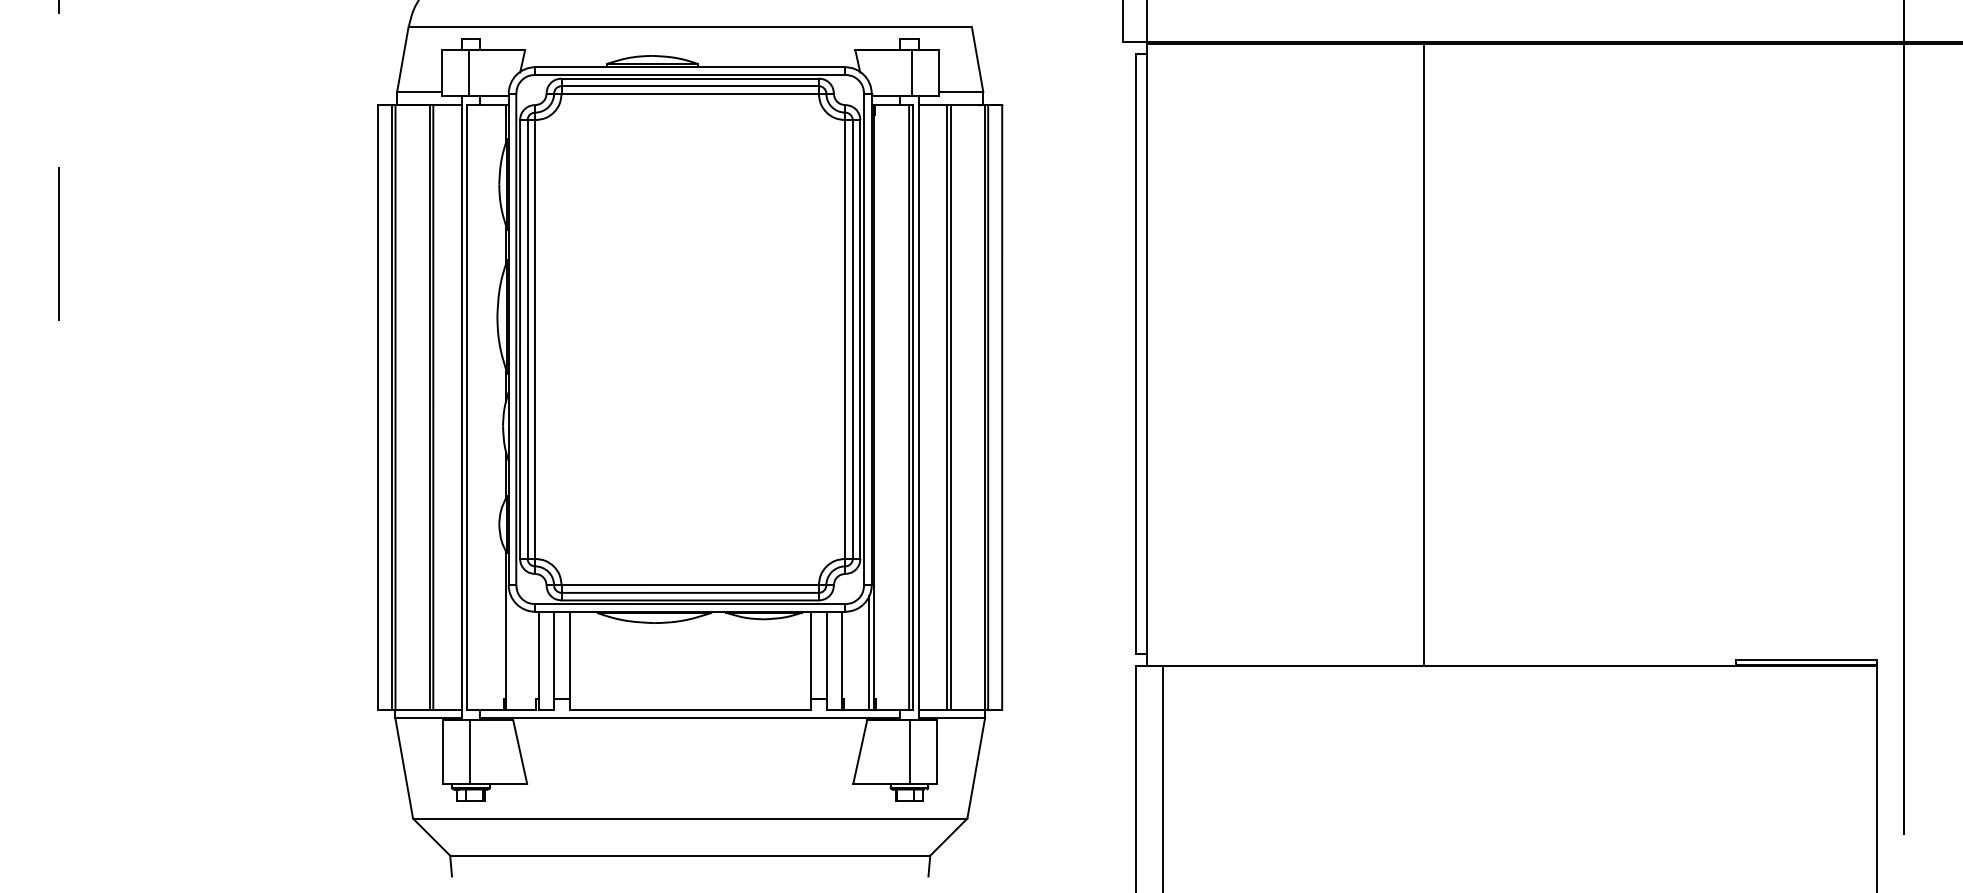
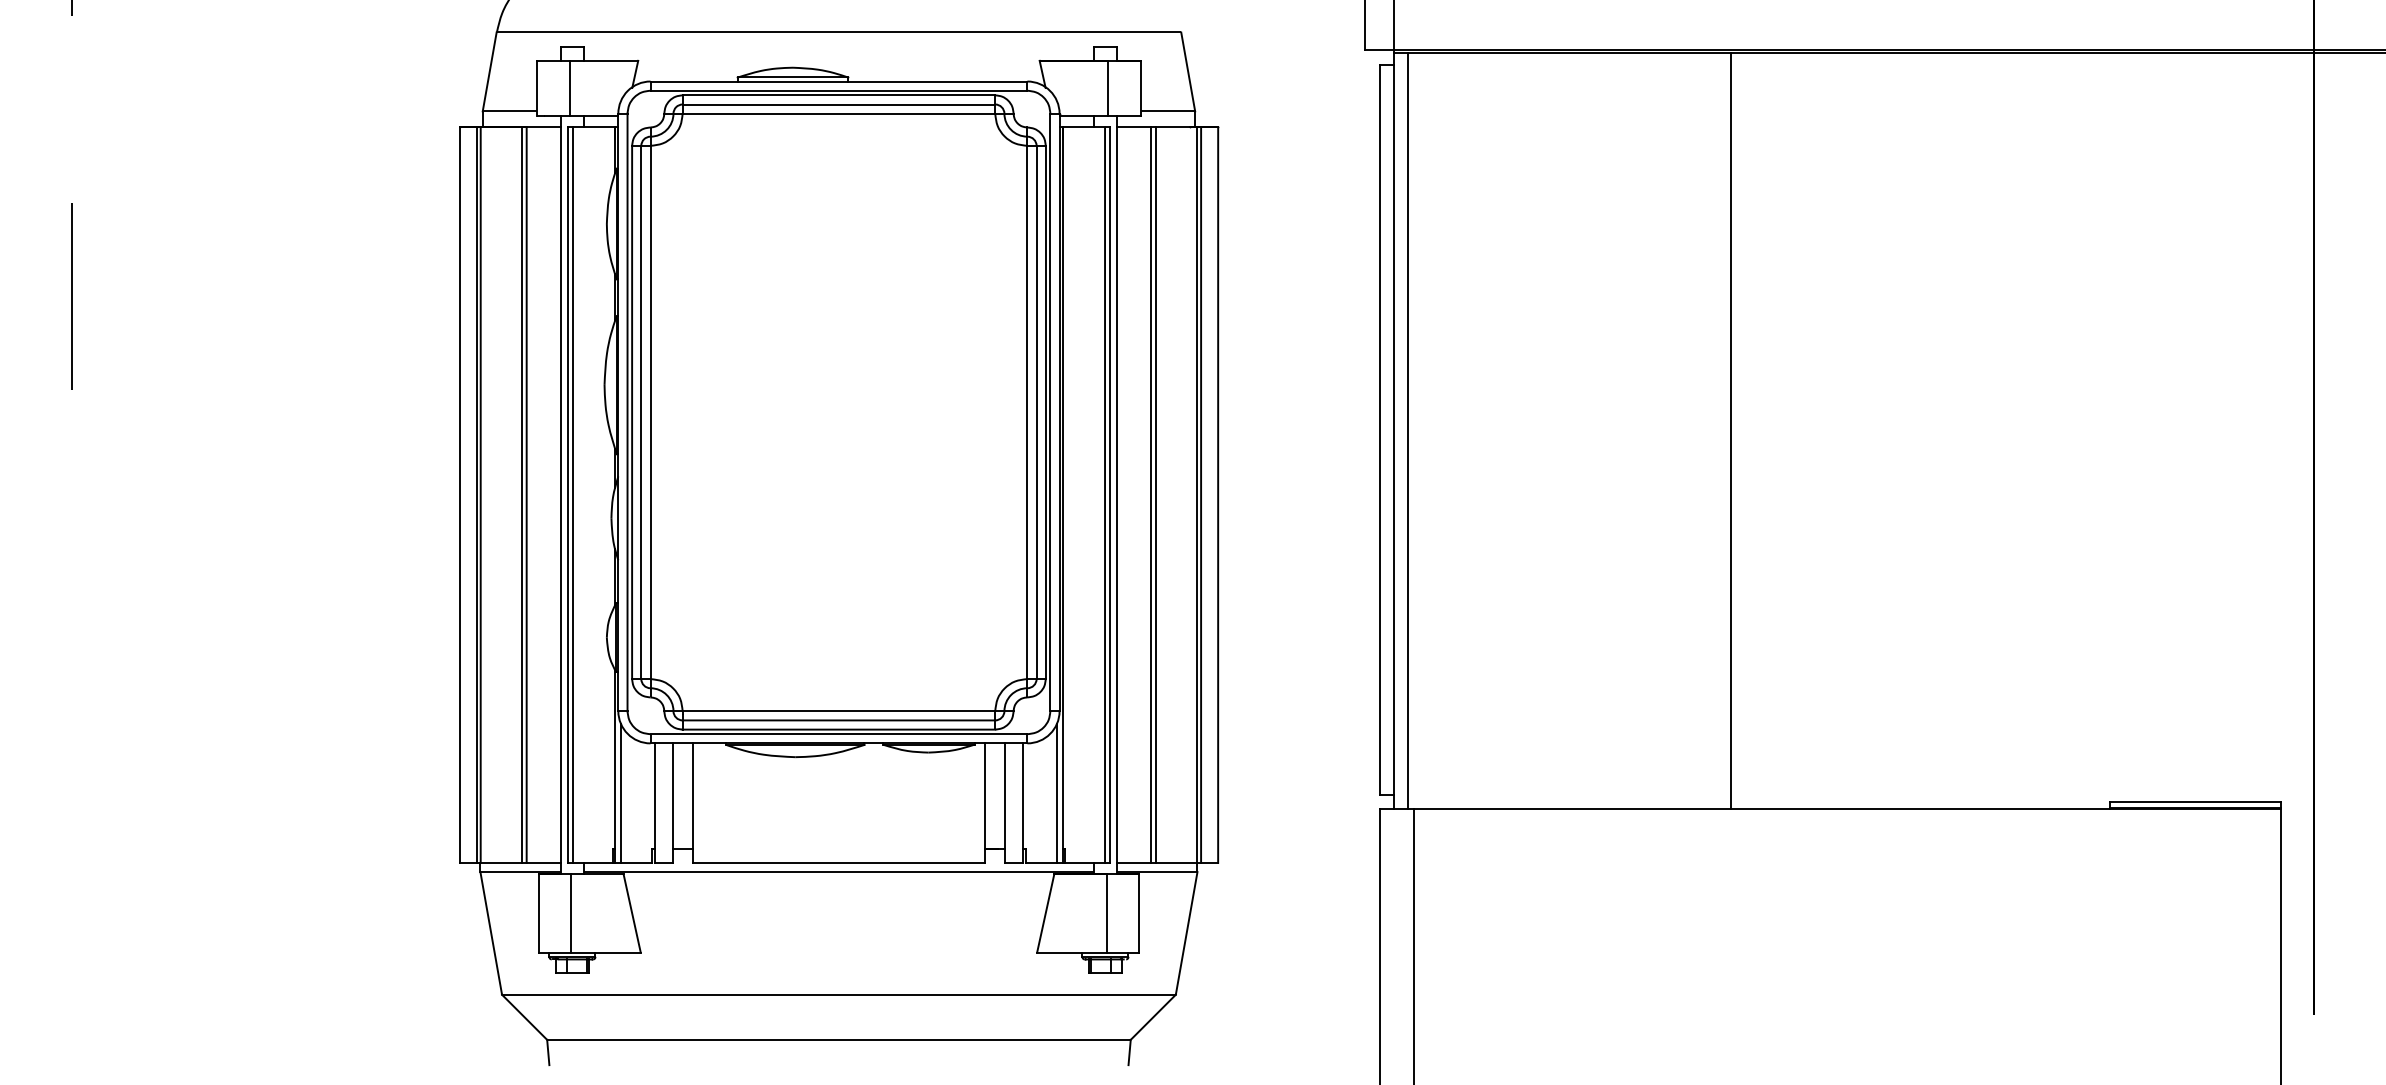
line: (1158, 355) -> (1408, 431), added
line: (471, 407) -> (572, 494), added
line: (511, 652) -> (621, 793), added

